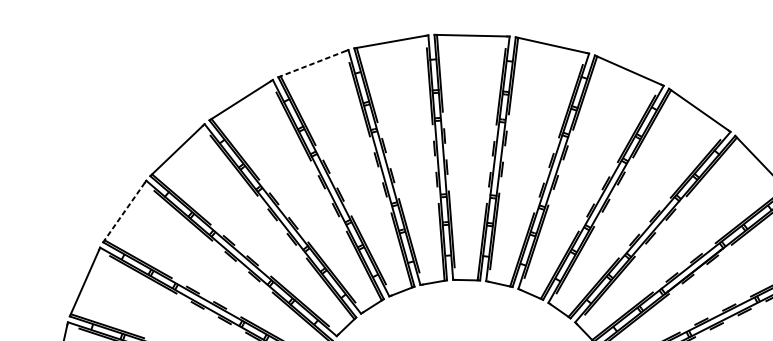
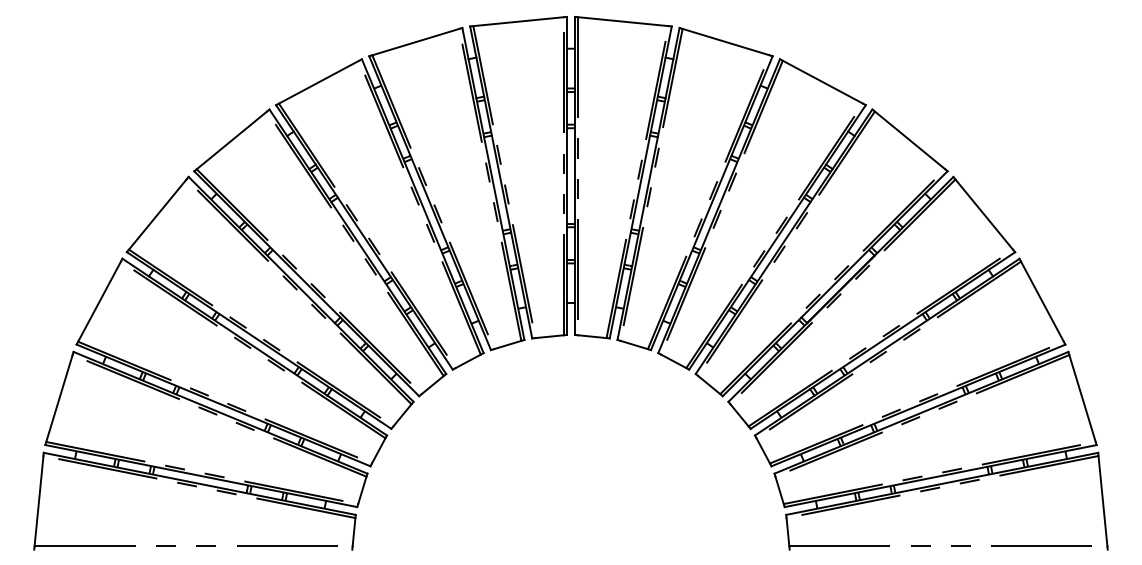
line: (312, 63) -> (318, 82), dashed -> solid
line: (124, 212) -> (99, 302), dashed -> solid

